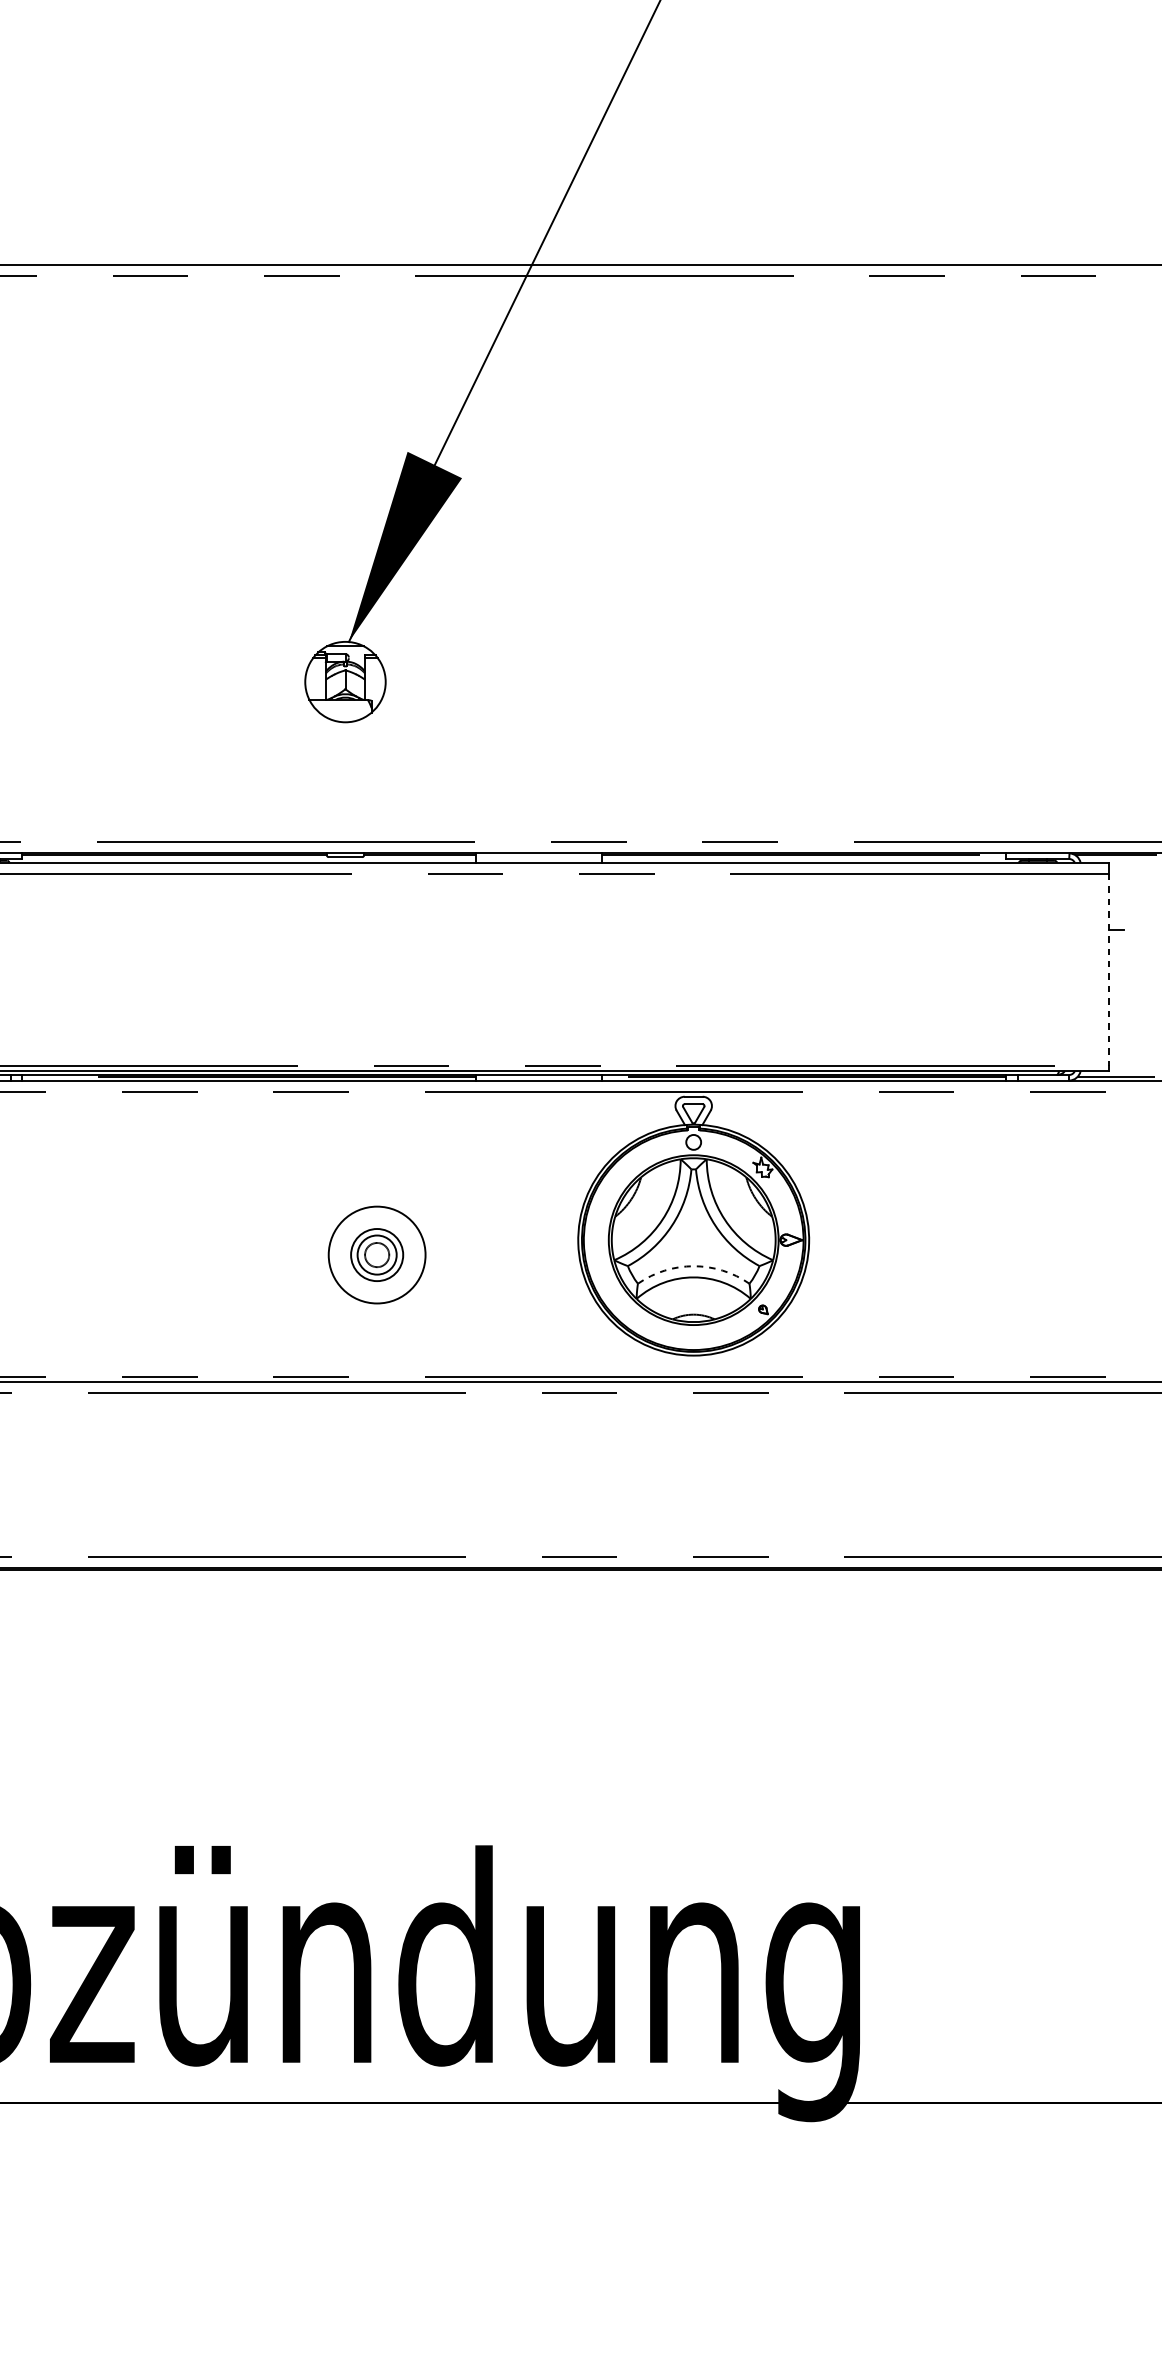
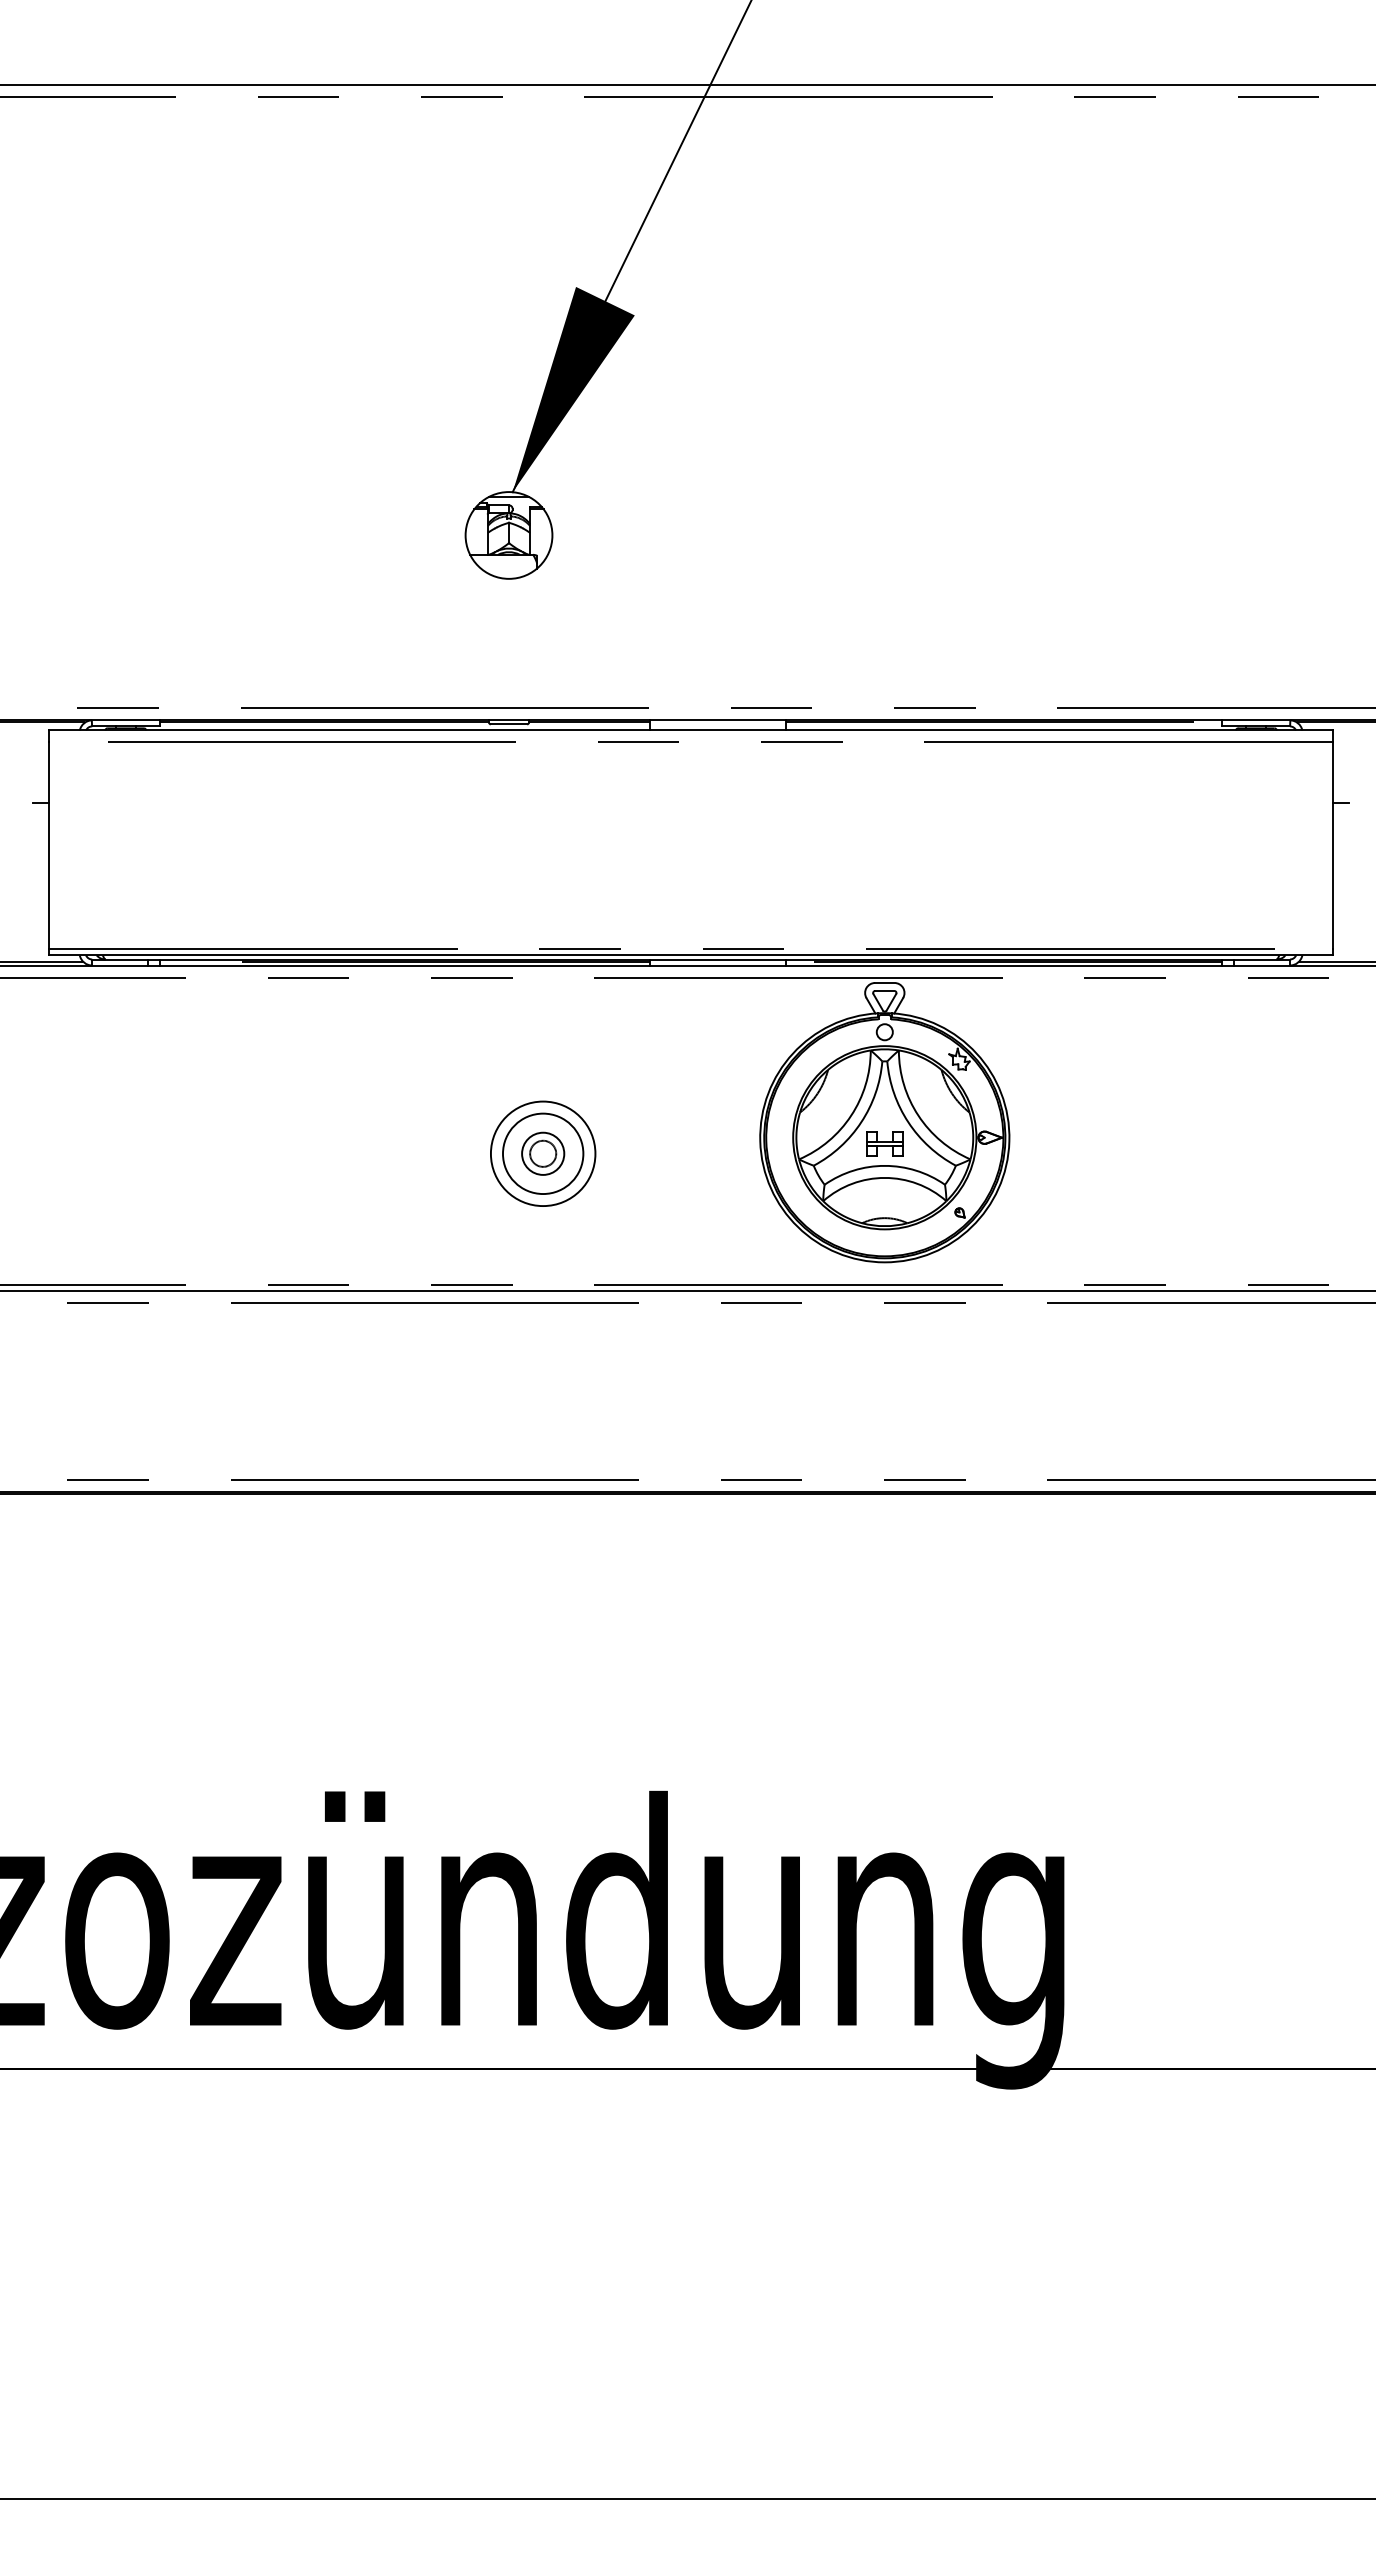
line: (1108, 970) -> (1332, 846), dashed -> solid
part: (693, 1245) -> (884, 1143), added
circle: (376, 1254) -> (542, 1153), size x1.43
arc: (693, 1265) -> (884, 1165), dashed -> solid

